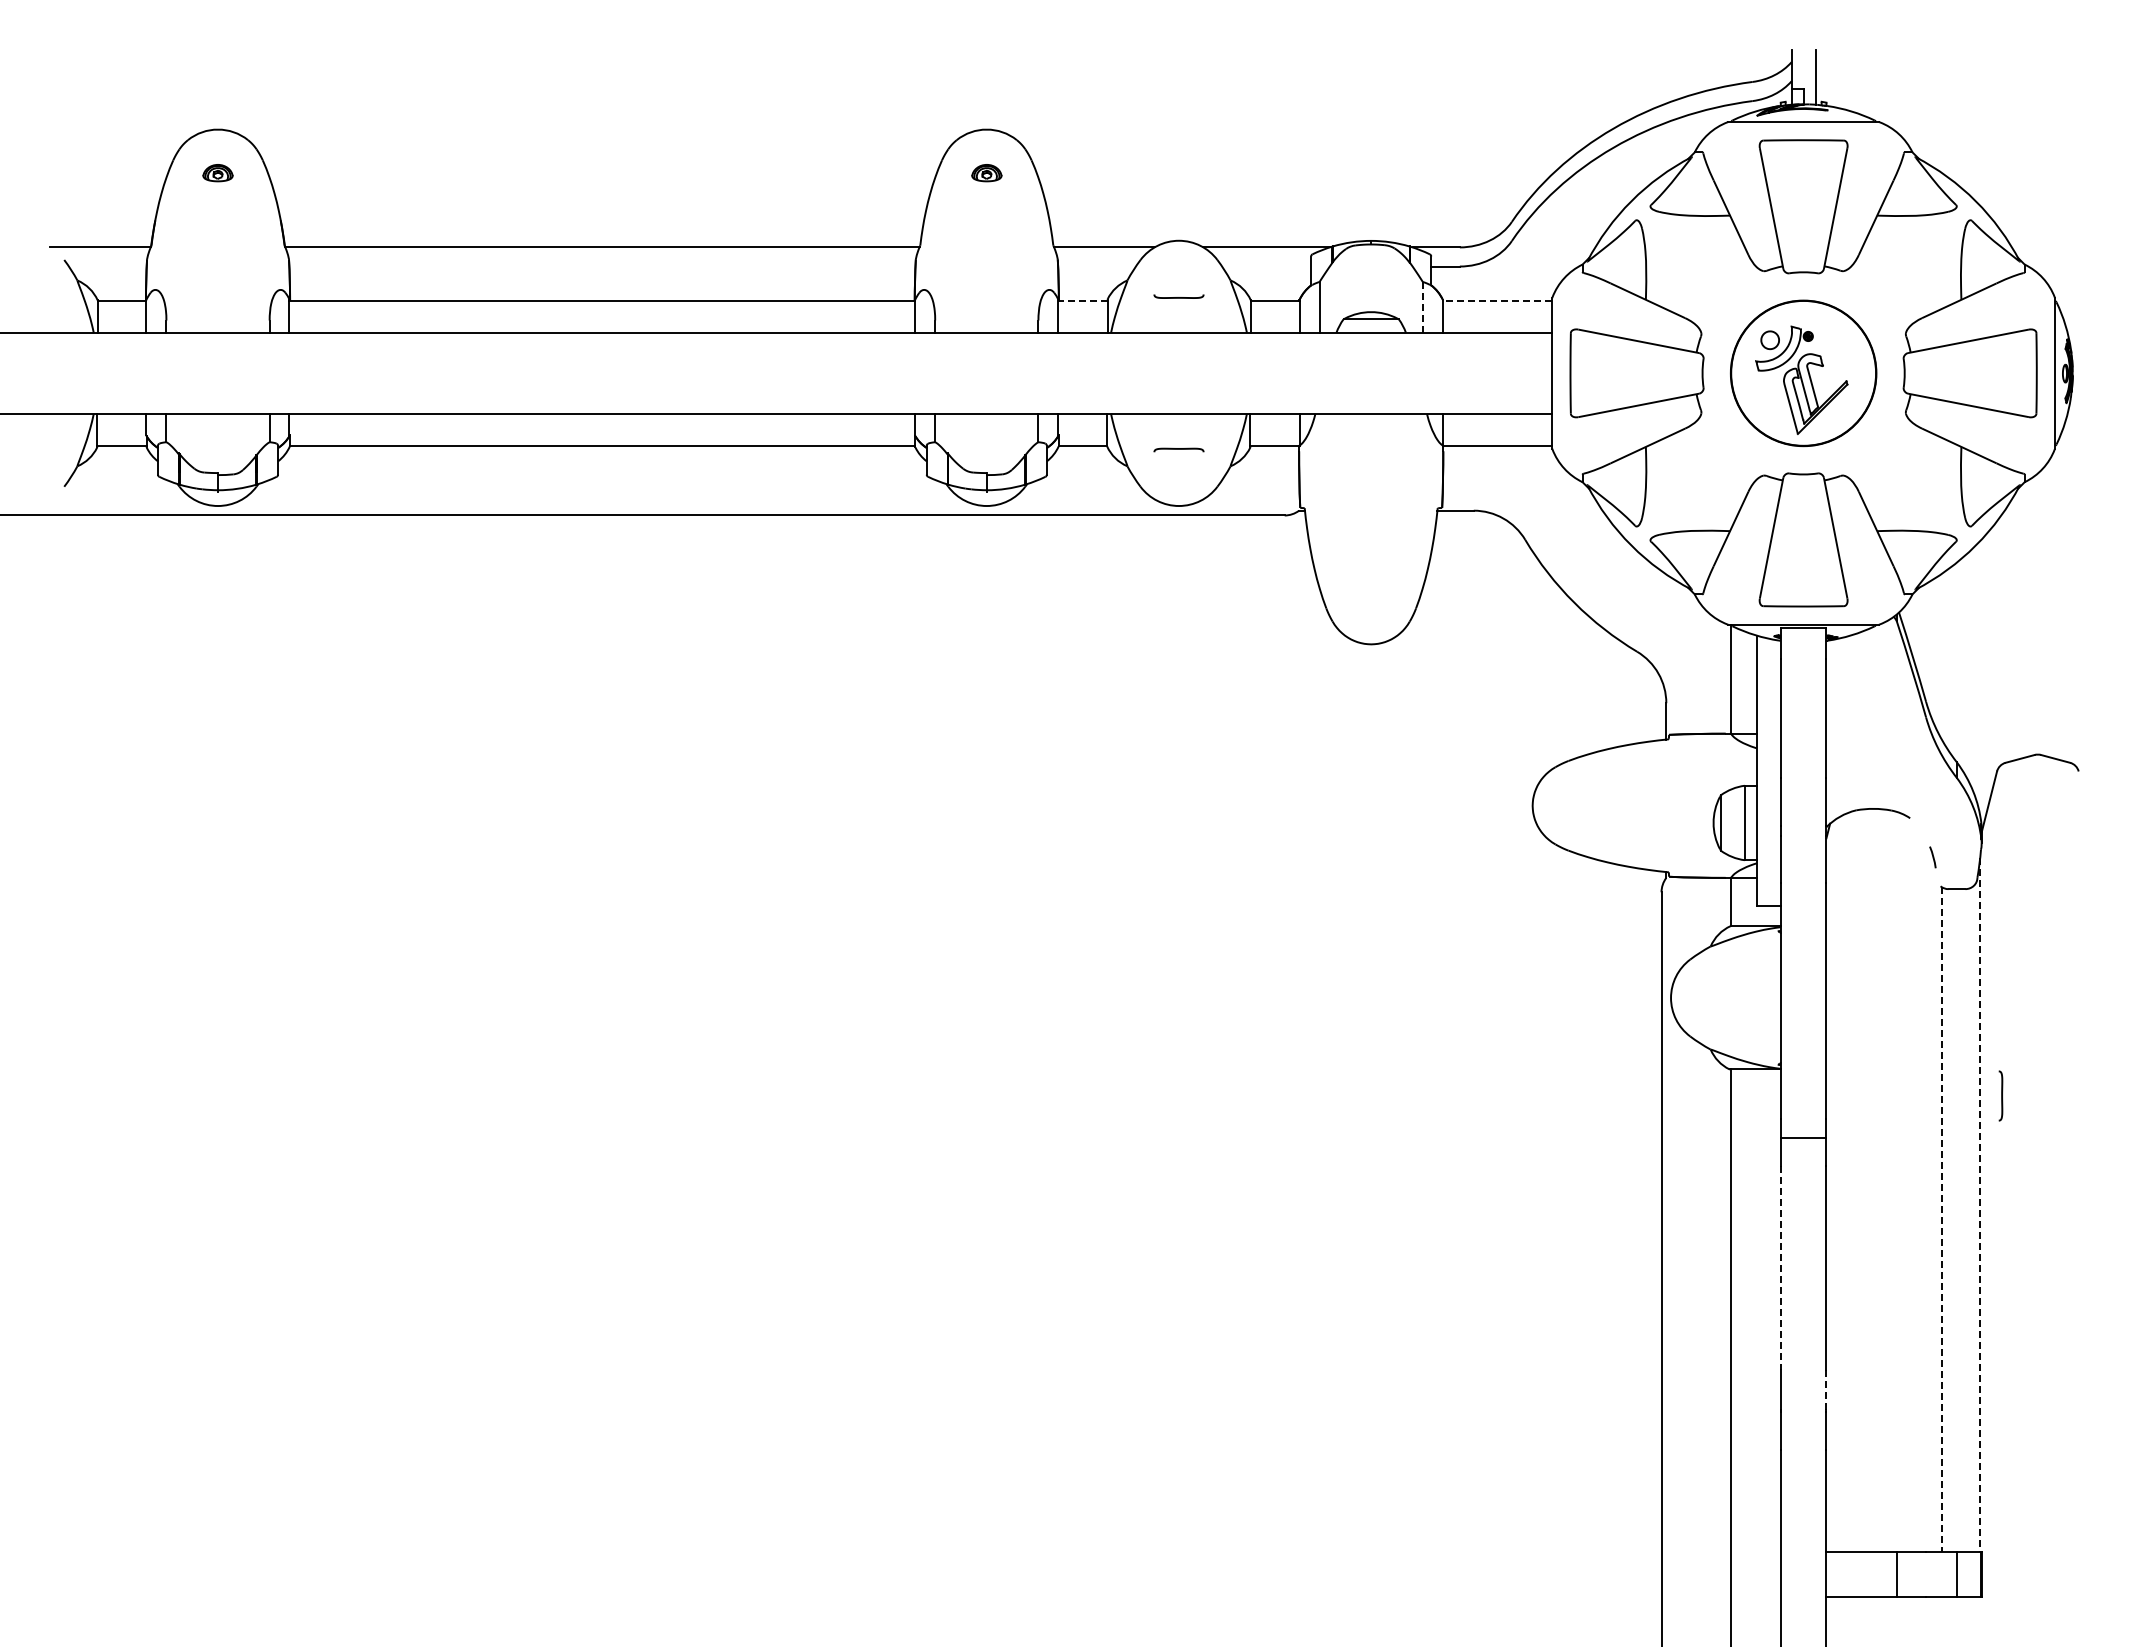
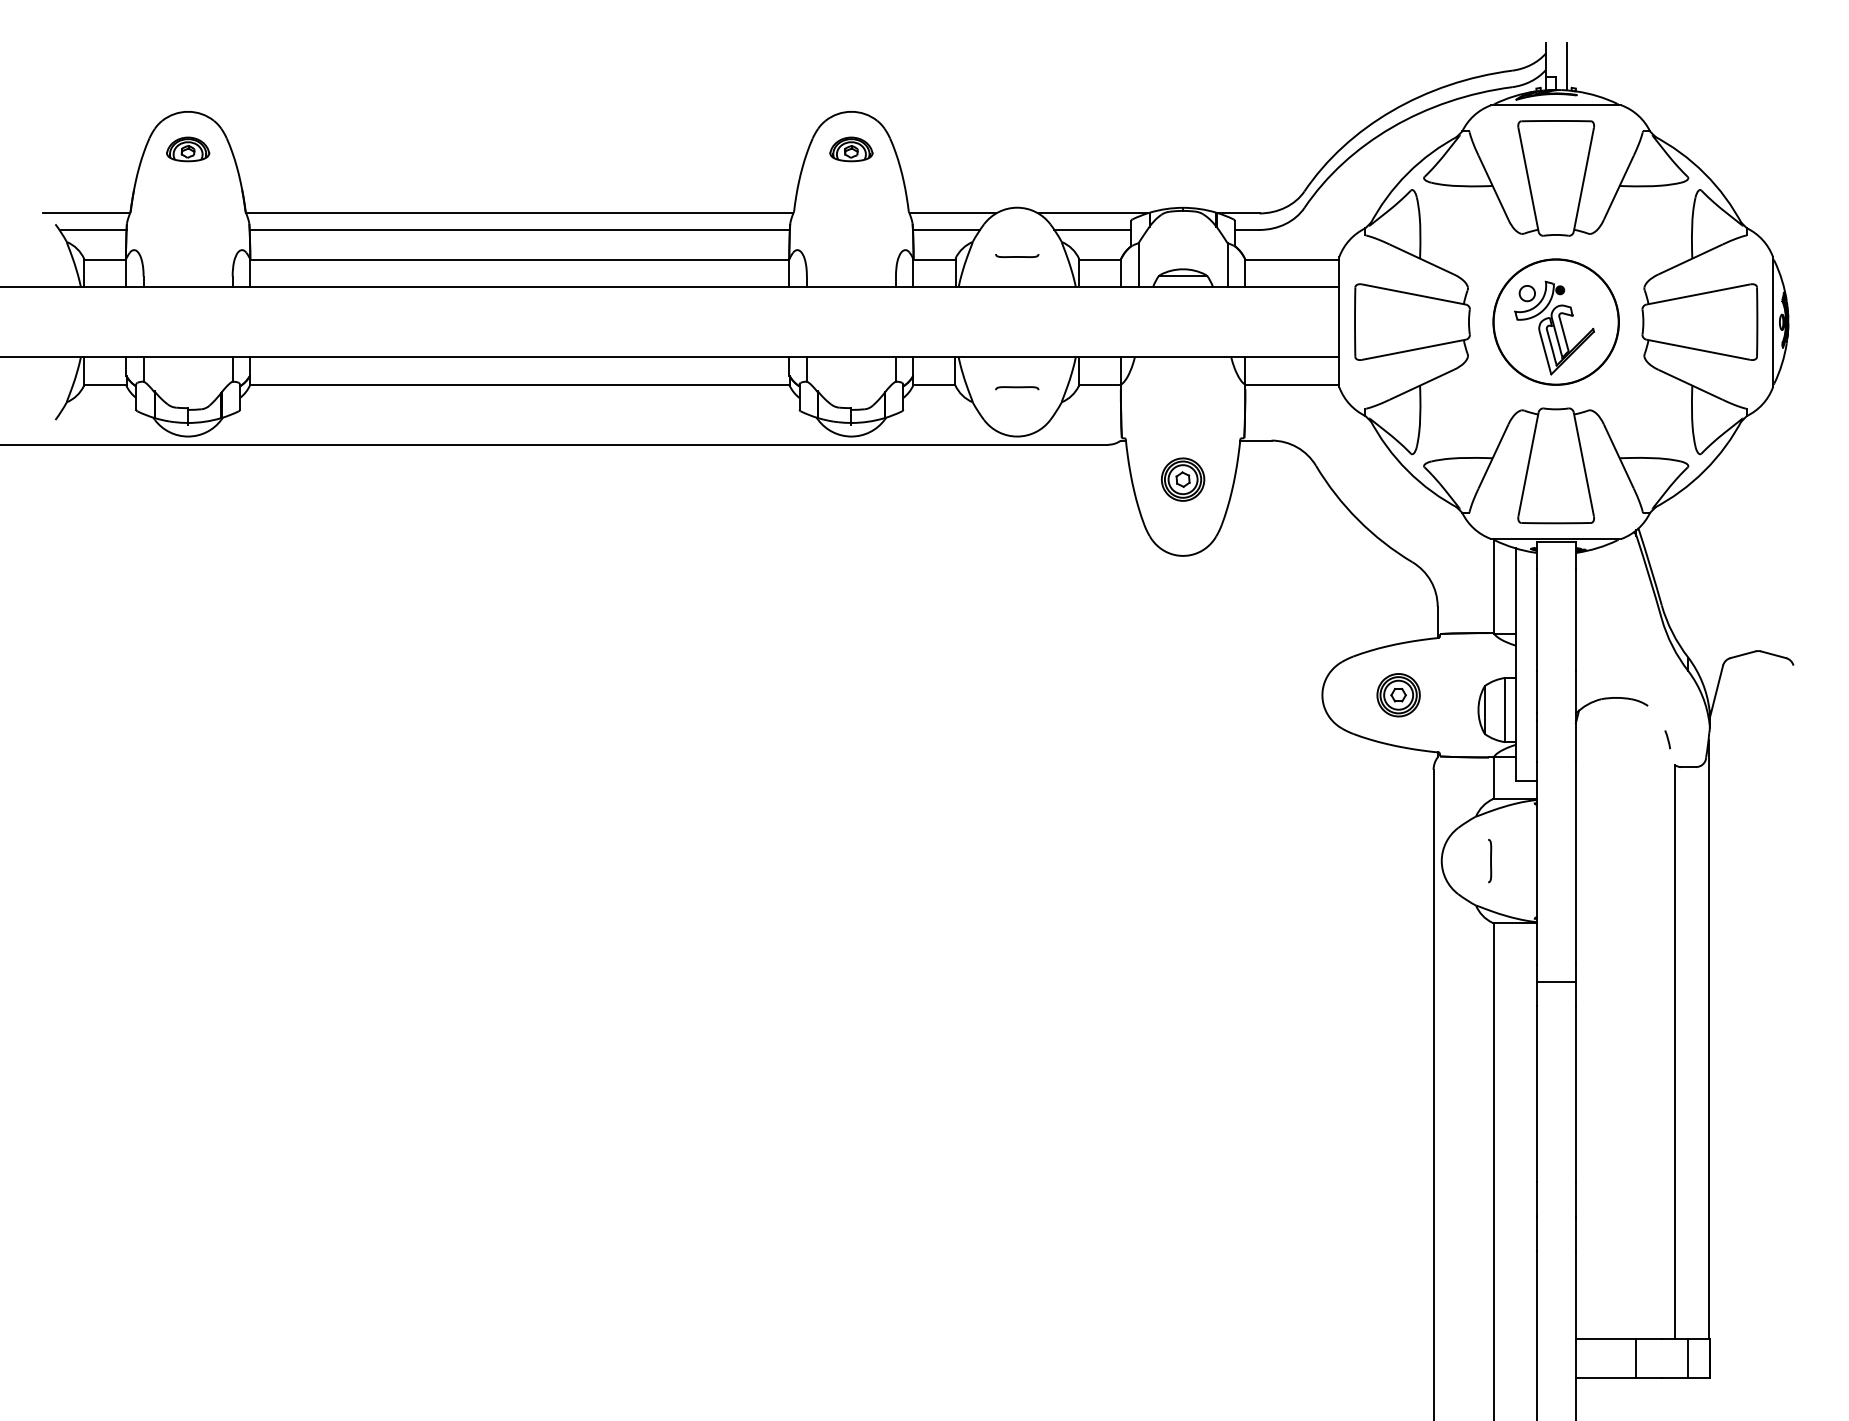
part: (217, 172) -> (187, 148), size x1.67
part: (986, 172) -> (851, 148), size x1.67
line: (107, 266) -> (92, 229), added
line: (602, 266) -> (519, 229), added
line: (1096, 266) -> (946, 229), added
line: (1266, 266) -> (1092, 229), added
line: (1082, 300) -> (933, 259), dashed -> solid
line: (1497, 300) -> (1292, 259), dashed -> solid
line: (1422, 307) -> (1227, 265), dashed -> solid
part: (1370, 555) -> (1182, 479), added
part: (1620, 805) -> (1398, 694), added
curve: (2001, 1095) -> (1490, 860), moved
line: (1980, 1204) -> (1708, 1039), dashed -> solid
line: (1941, 1219) -> (1675, 1052), dashed -> solid
line: (1780, 1268) -> (1536, 1094), dashed -> solid
line: (1826, 1389) -> (1575, 1198), dashed -> solid

